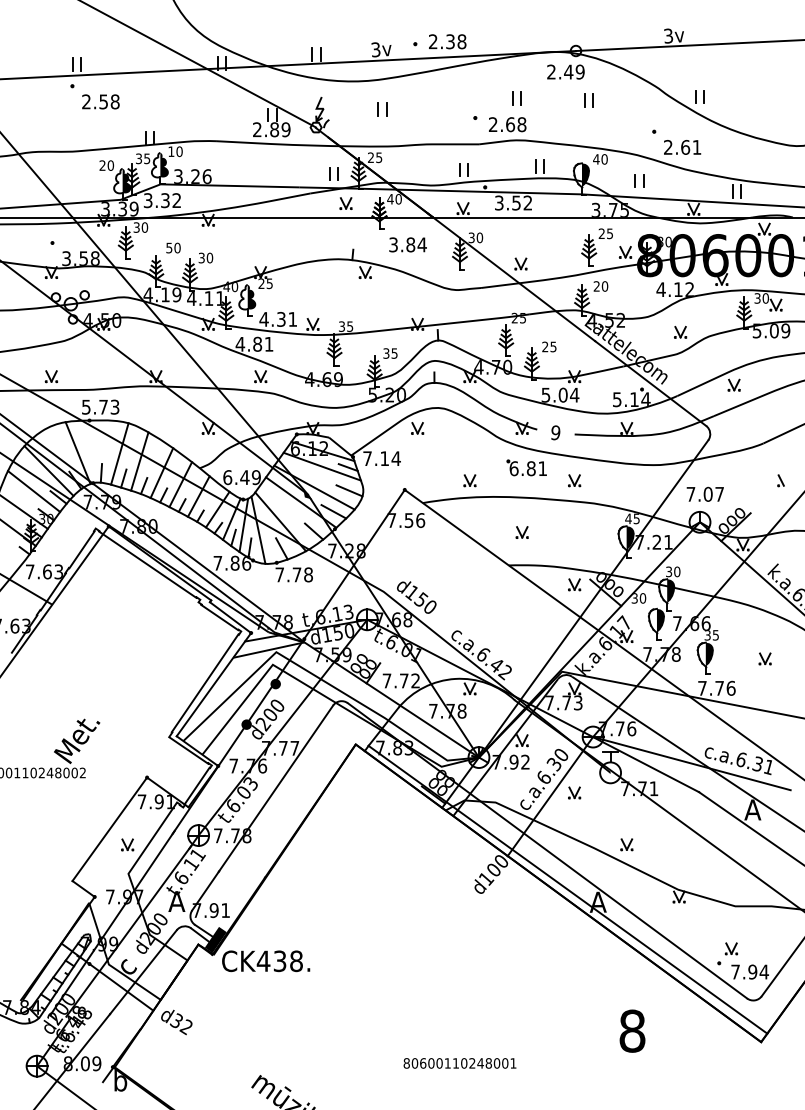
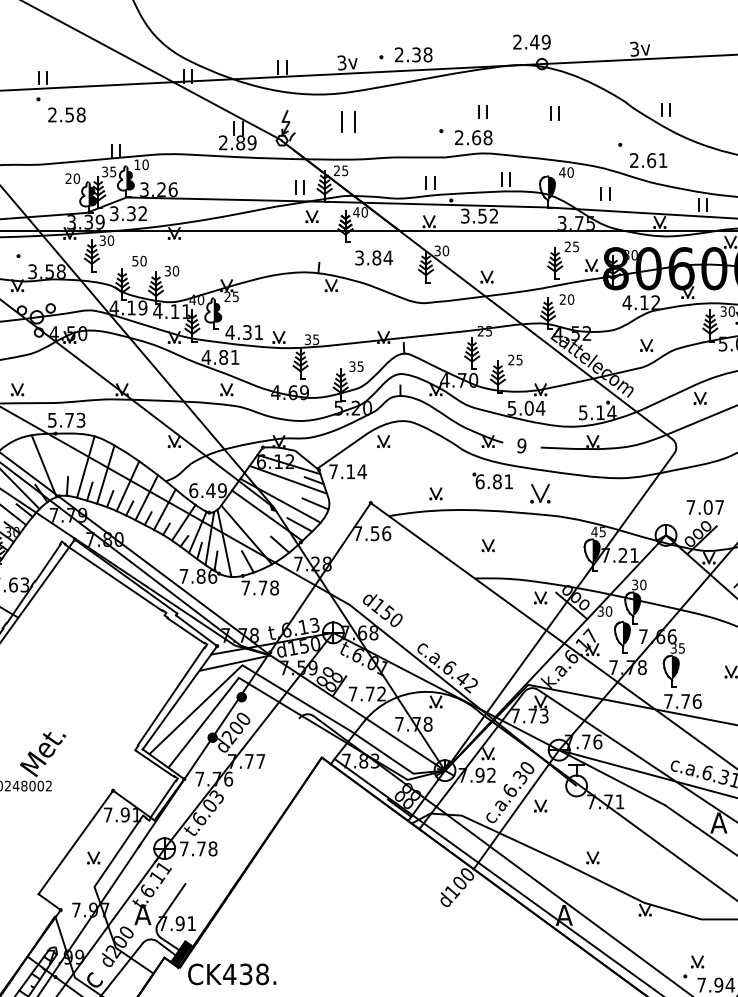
text: (565, 71) -> (531, 41), moved
part: (382, 109) -> (348, 122), size x1.6
part: (574, 480) -> (540, 493), size x1.6
text: (704, 493) -> (704, 506), moved
line: (275, 788) -> (241, 801), removed

